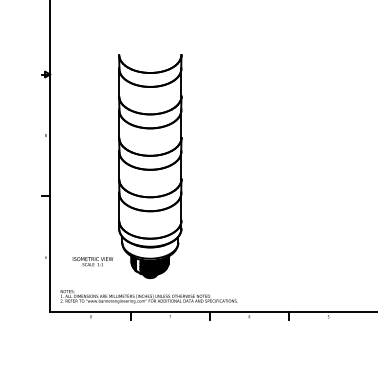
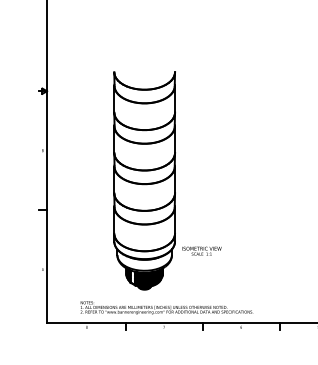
text: (92, 261) -> (201, 251), moved
text: (148, 296) -> (166, 307), moved

